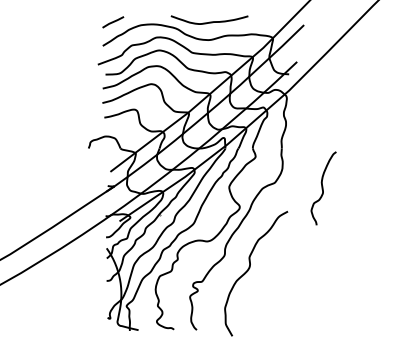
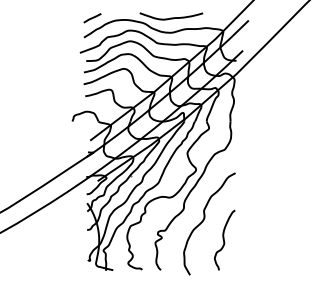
curve: (323, 187) -> (224, 239), moved

